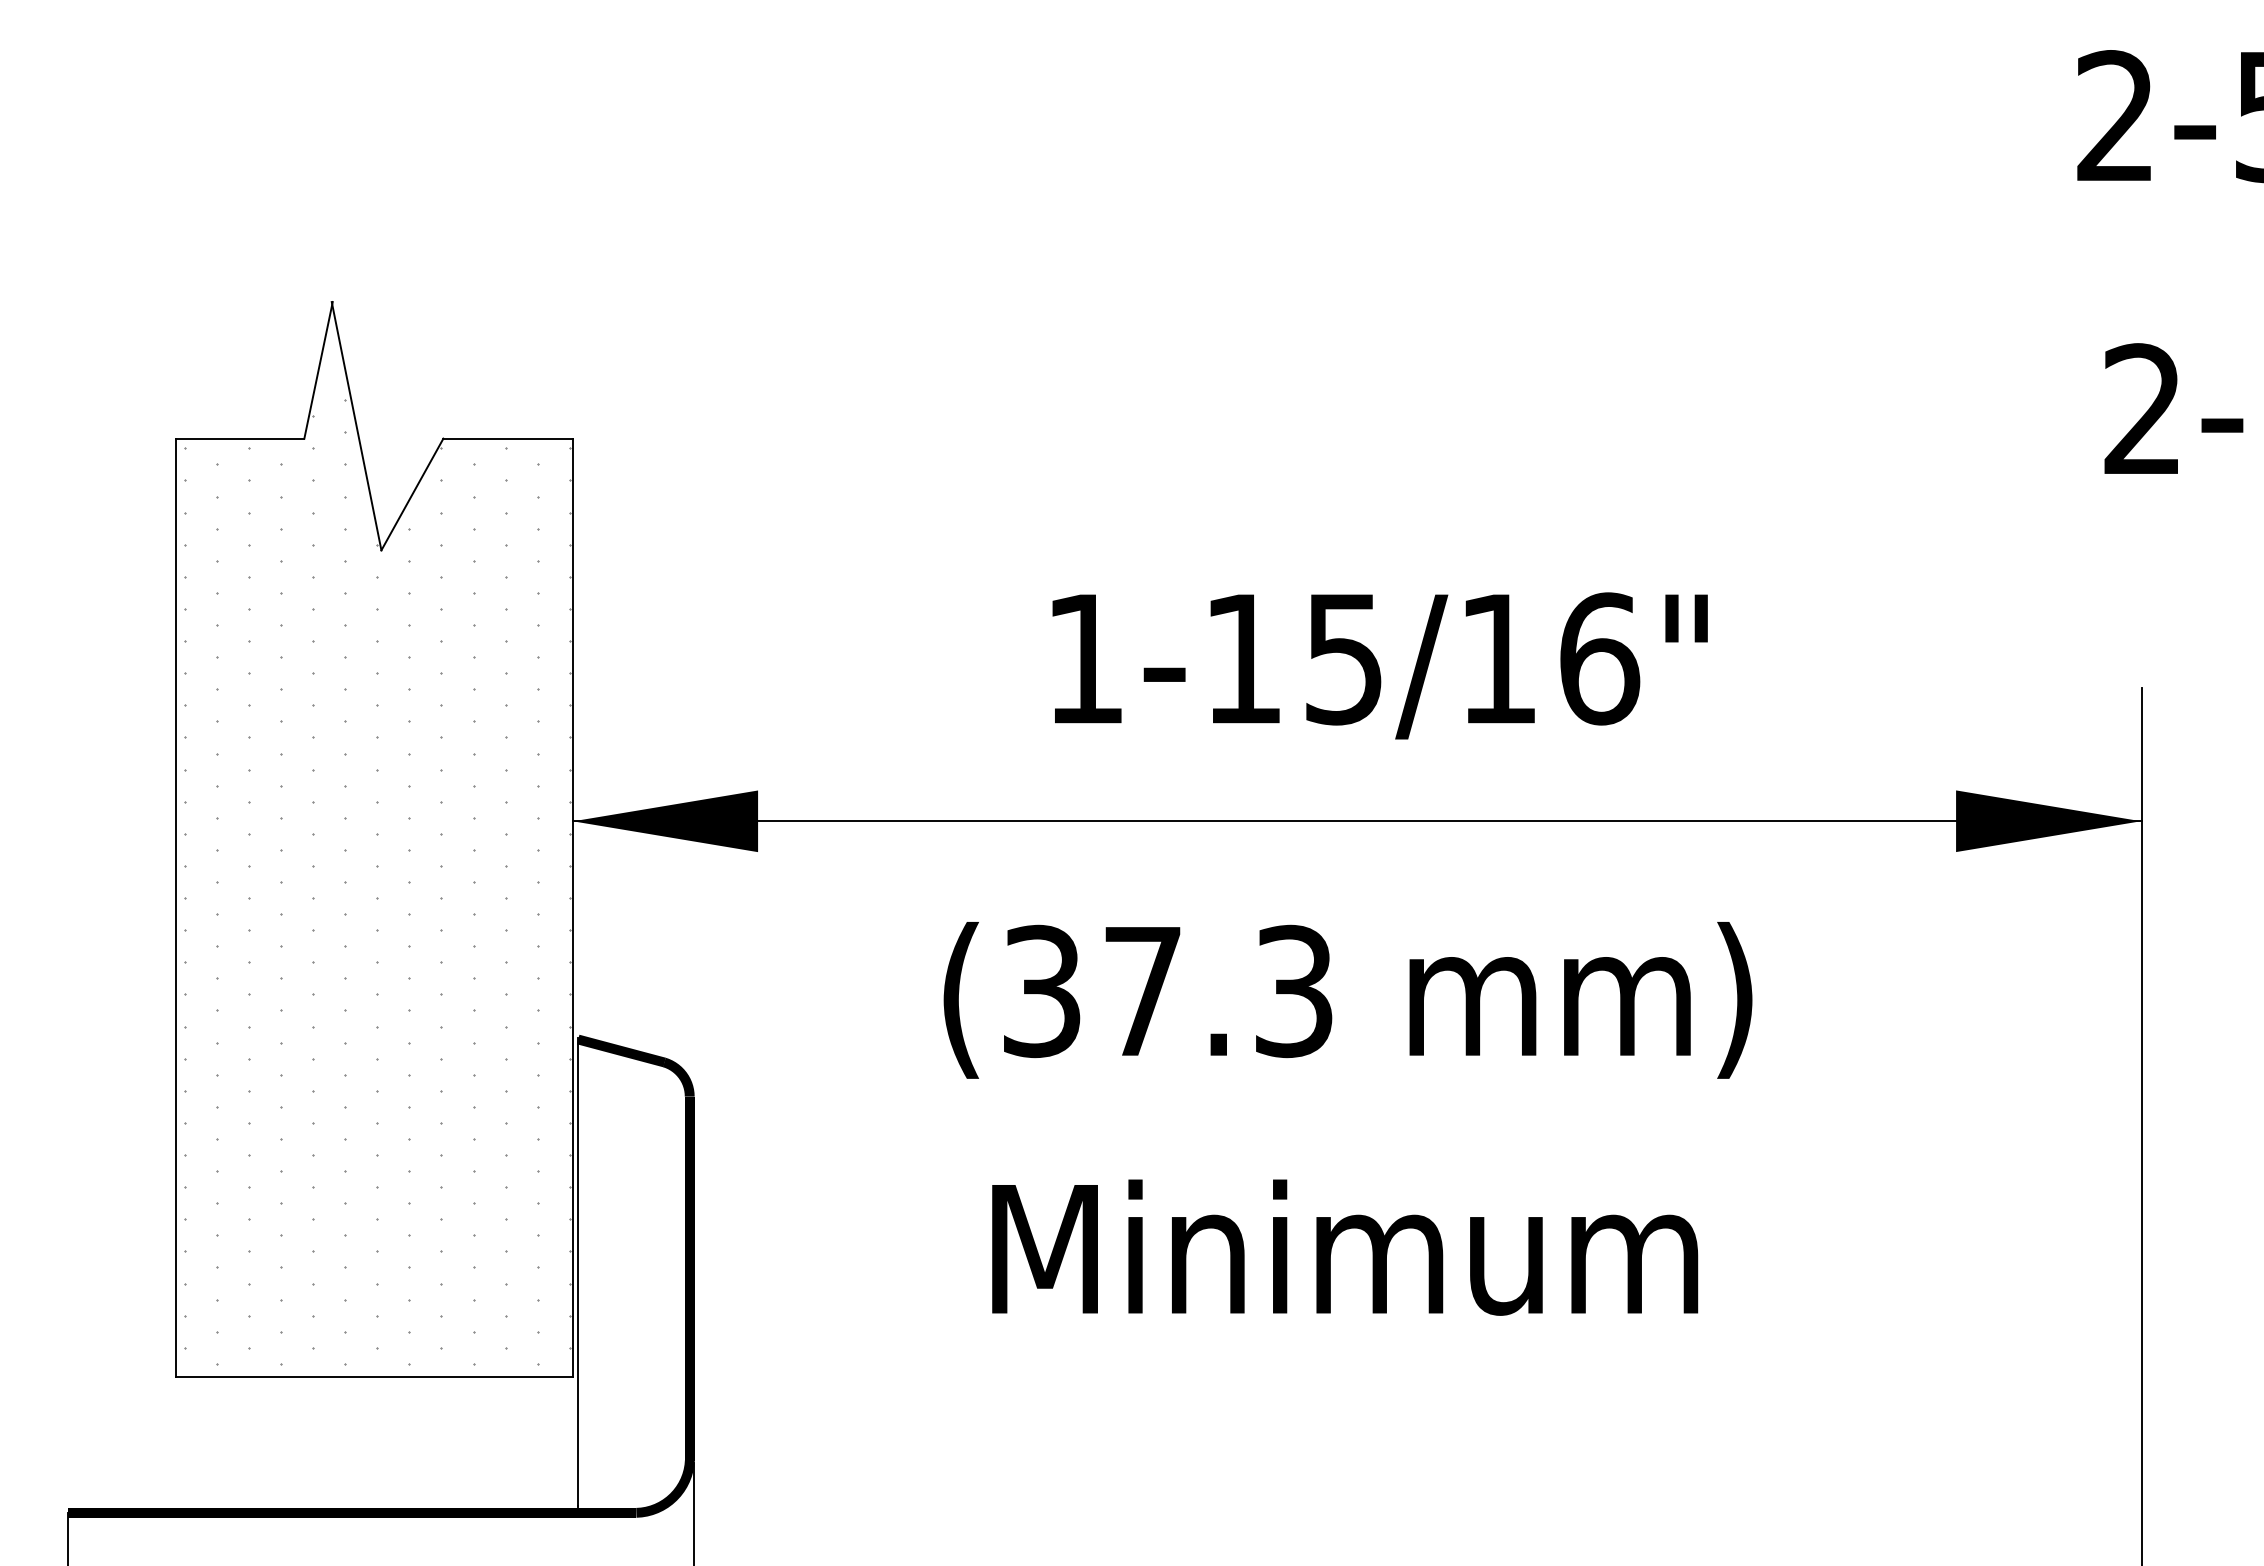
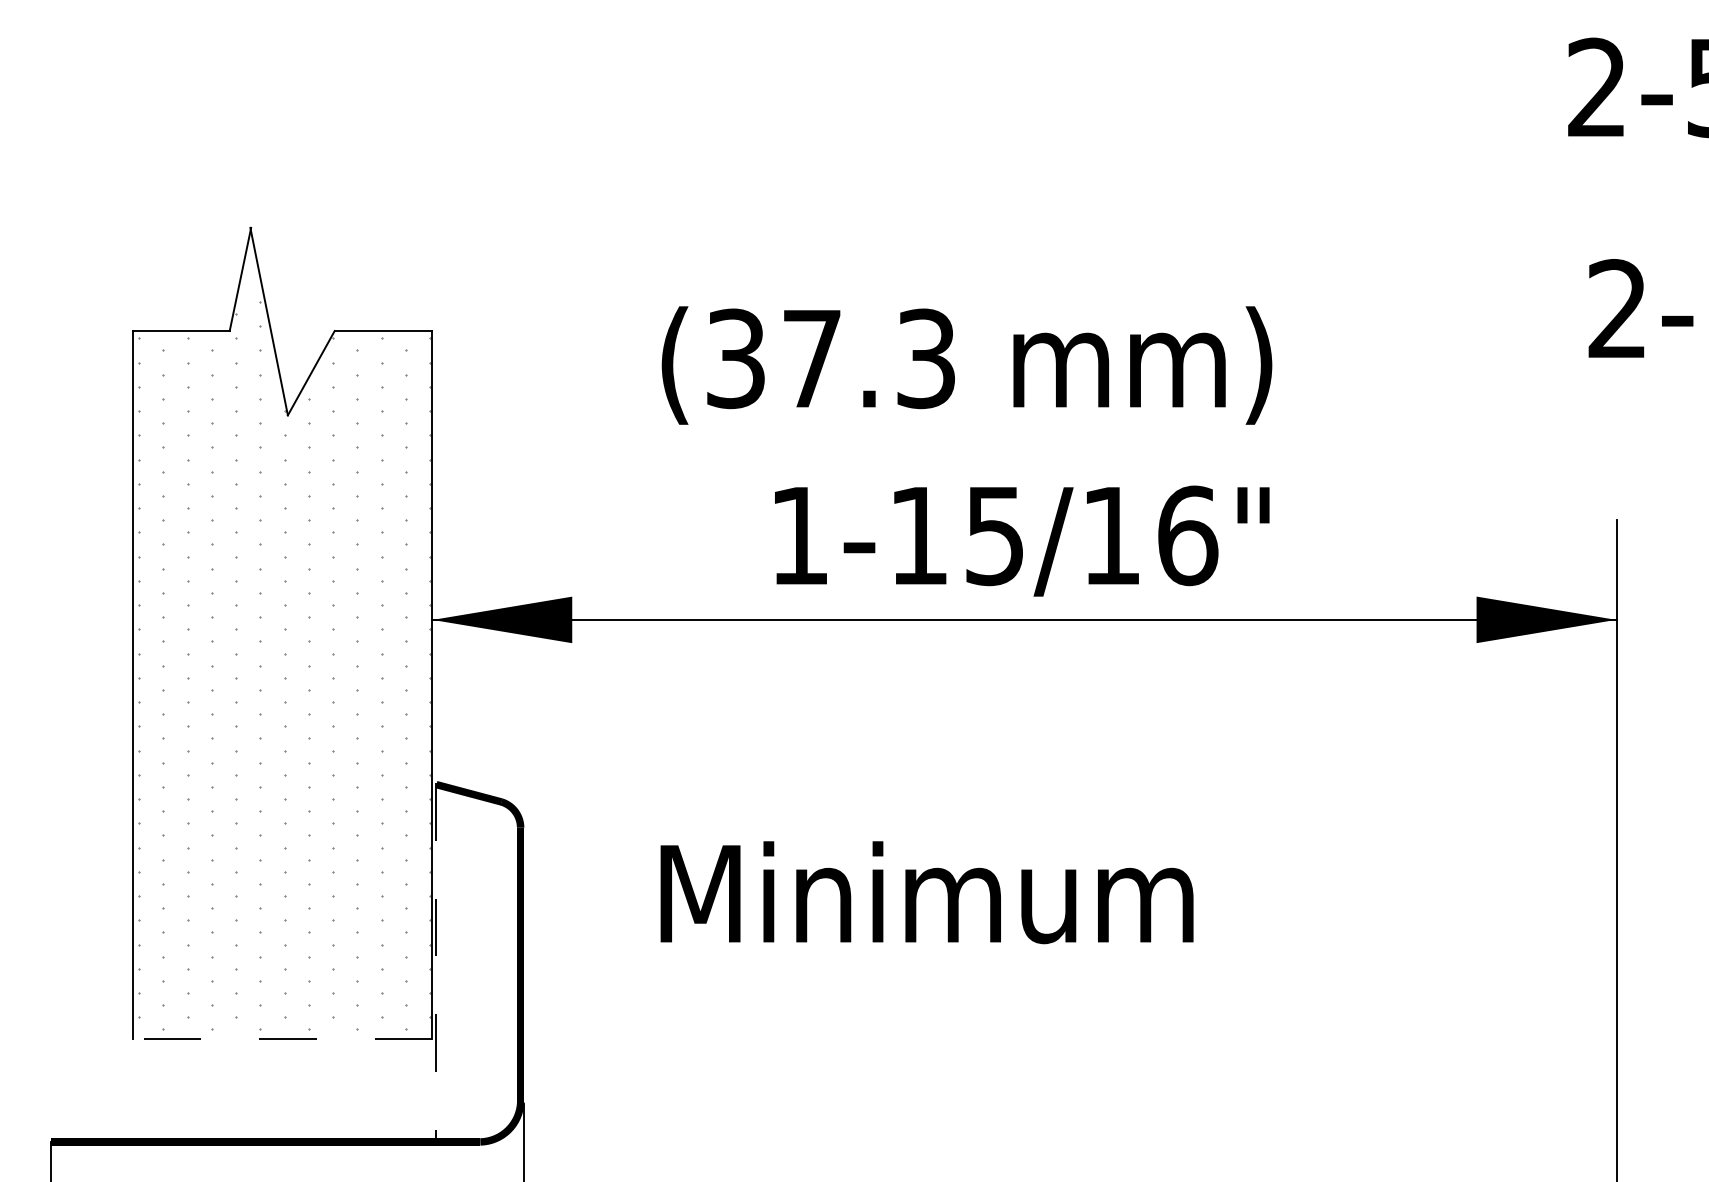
text: (1379, 665) -> (1021, 540), moved
text: (1347, 1000) -> (966, 365), moved
text: (1345, 1247) -> (927, 892), moved
line: (578, 1272) -> (436, 960), solid -> dashed
line: (374, 1376) -> (282, 1039), solid -> dashed

